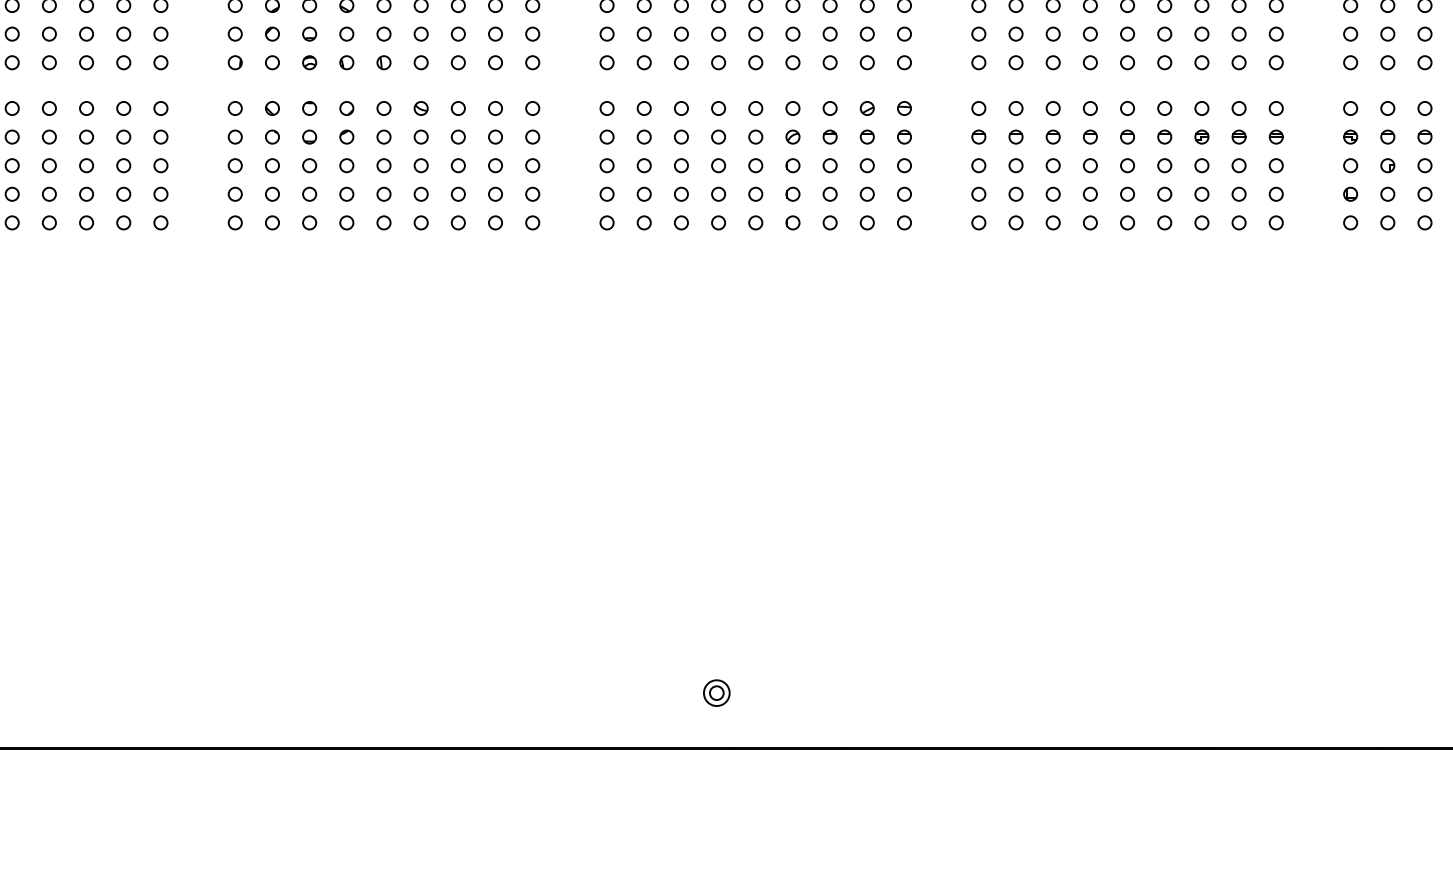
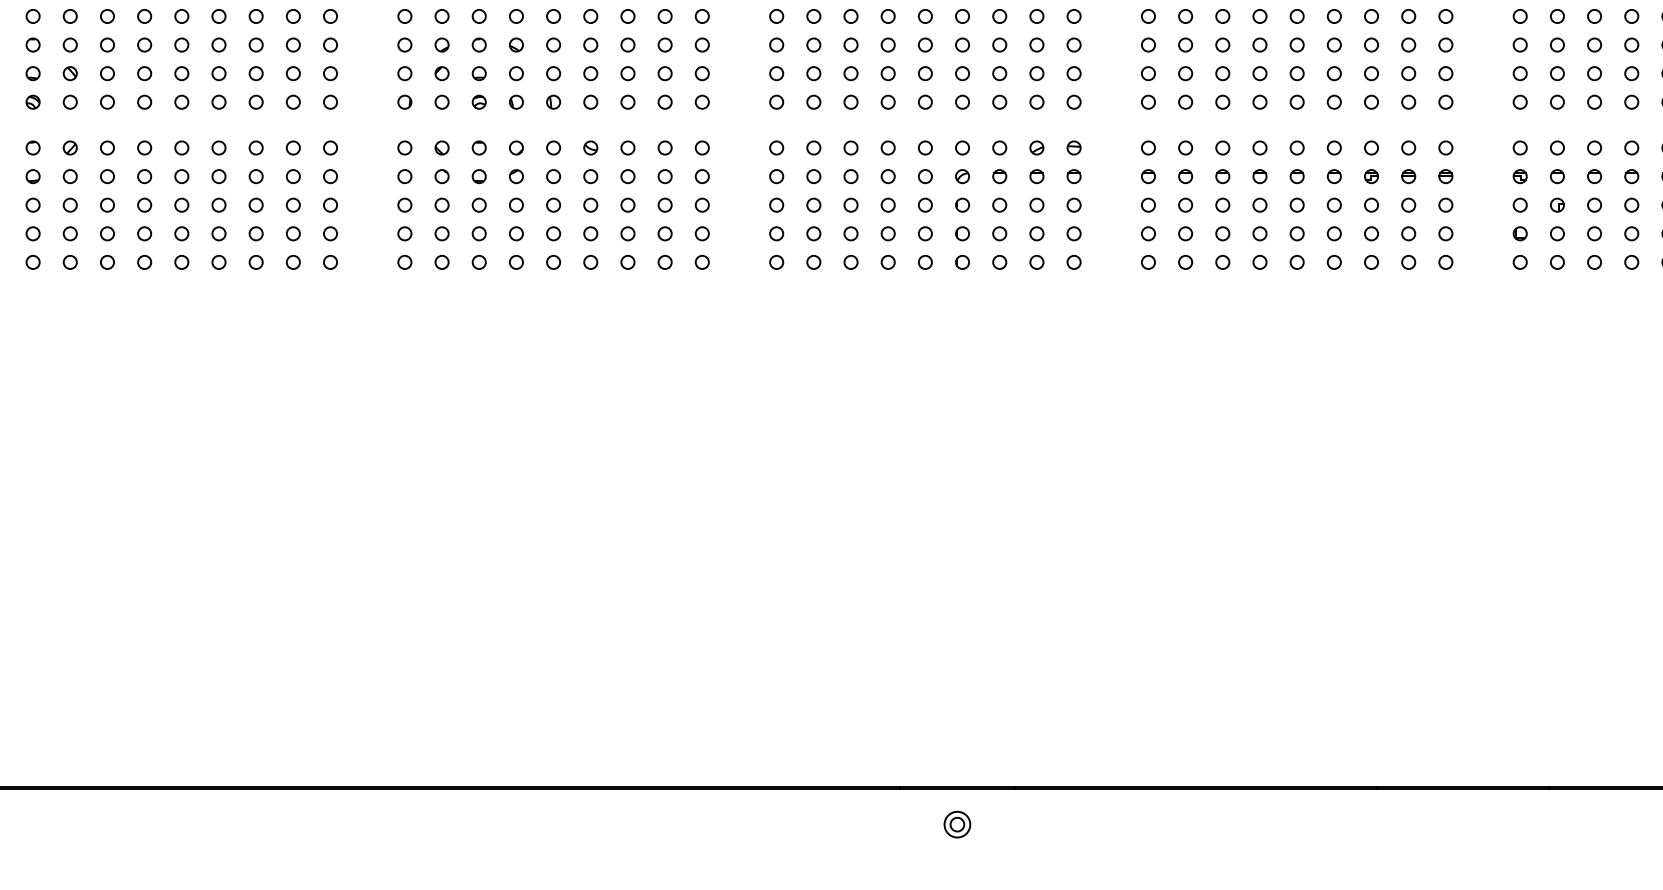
part: (716, 692) -> (957, 824), moved

